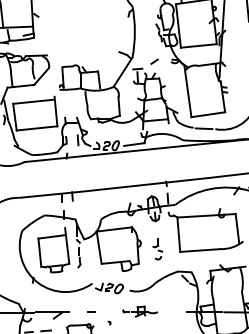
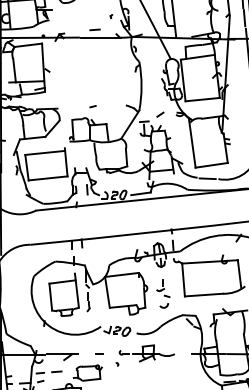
line: (83, 53) -> (92, 106), added
part: (157, 248) -> (163, 293), size x1.43
part: (140, 311) -> (146, 353), size x1.67

